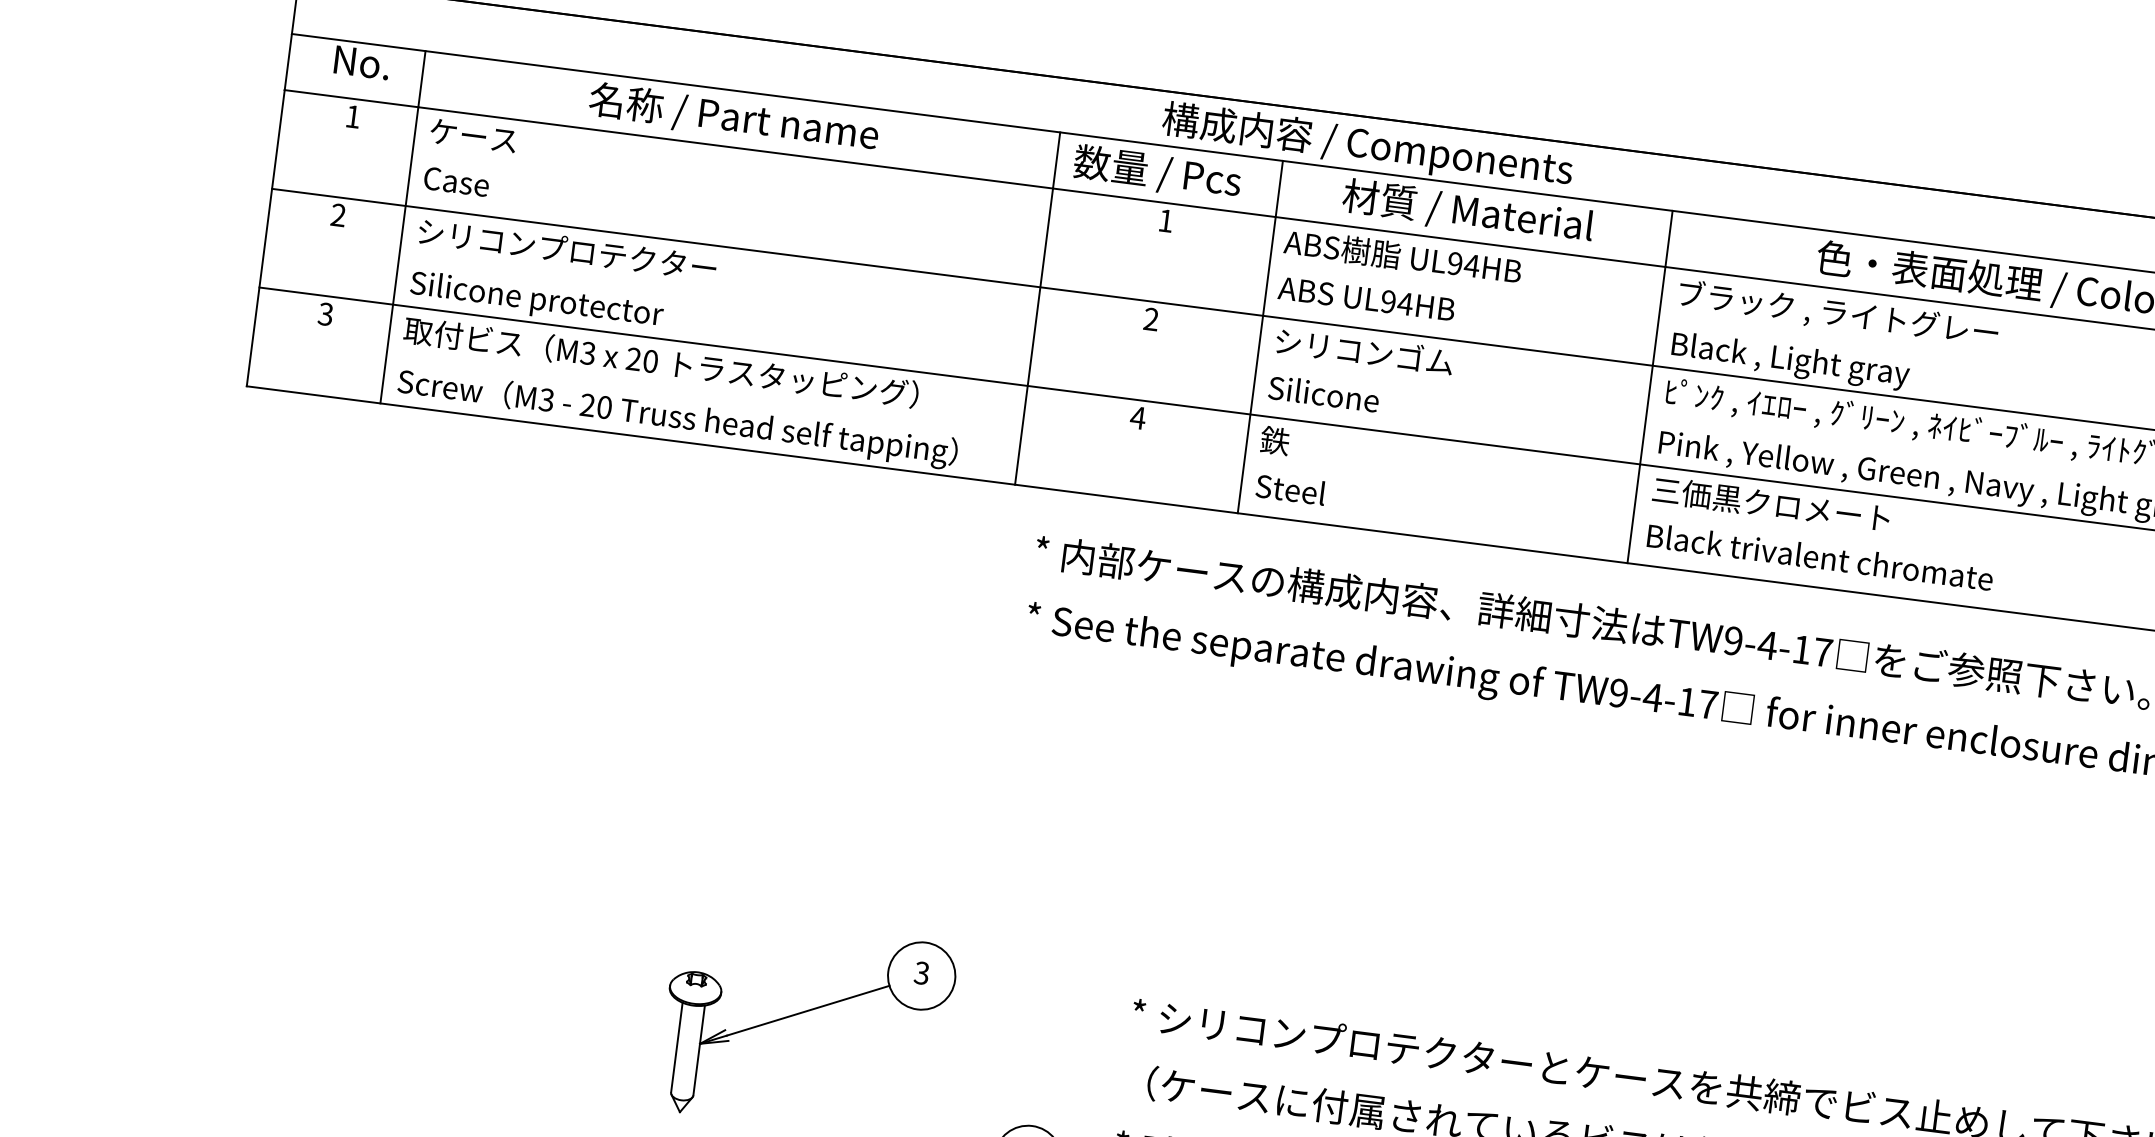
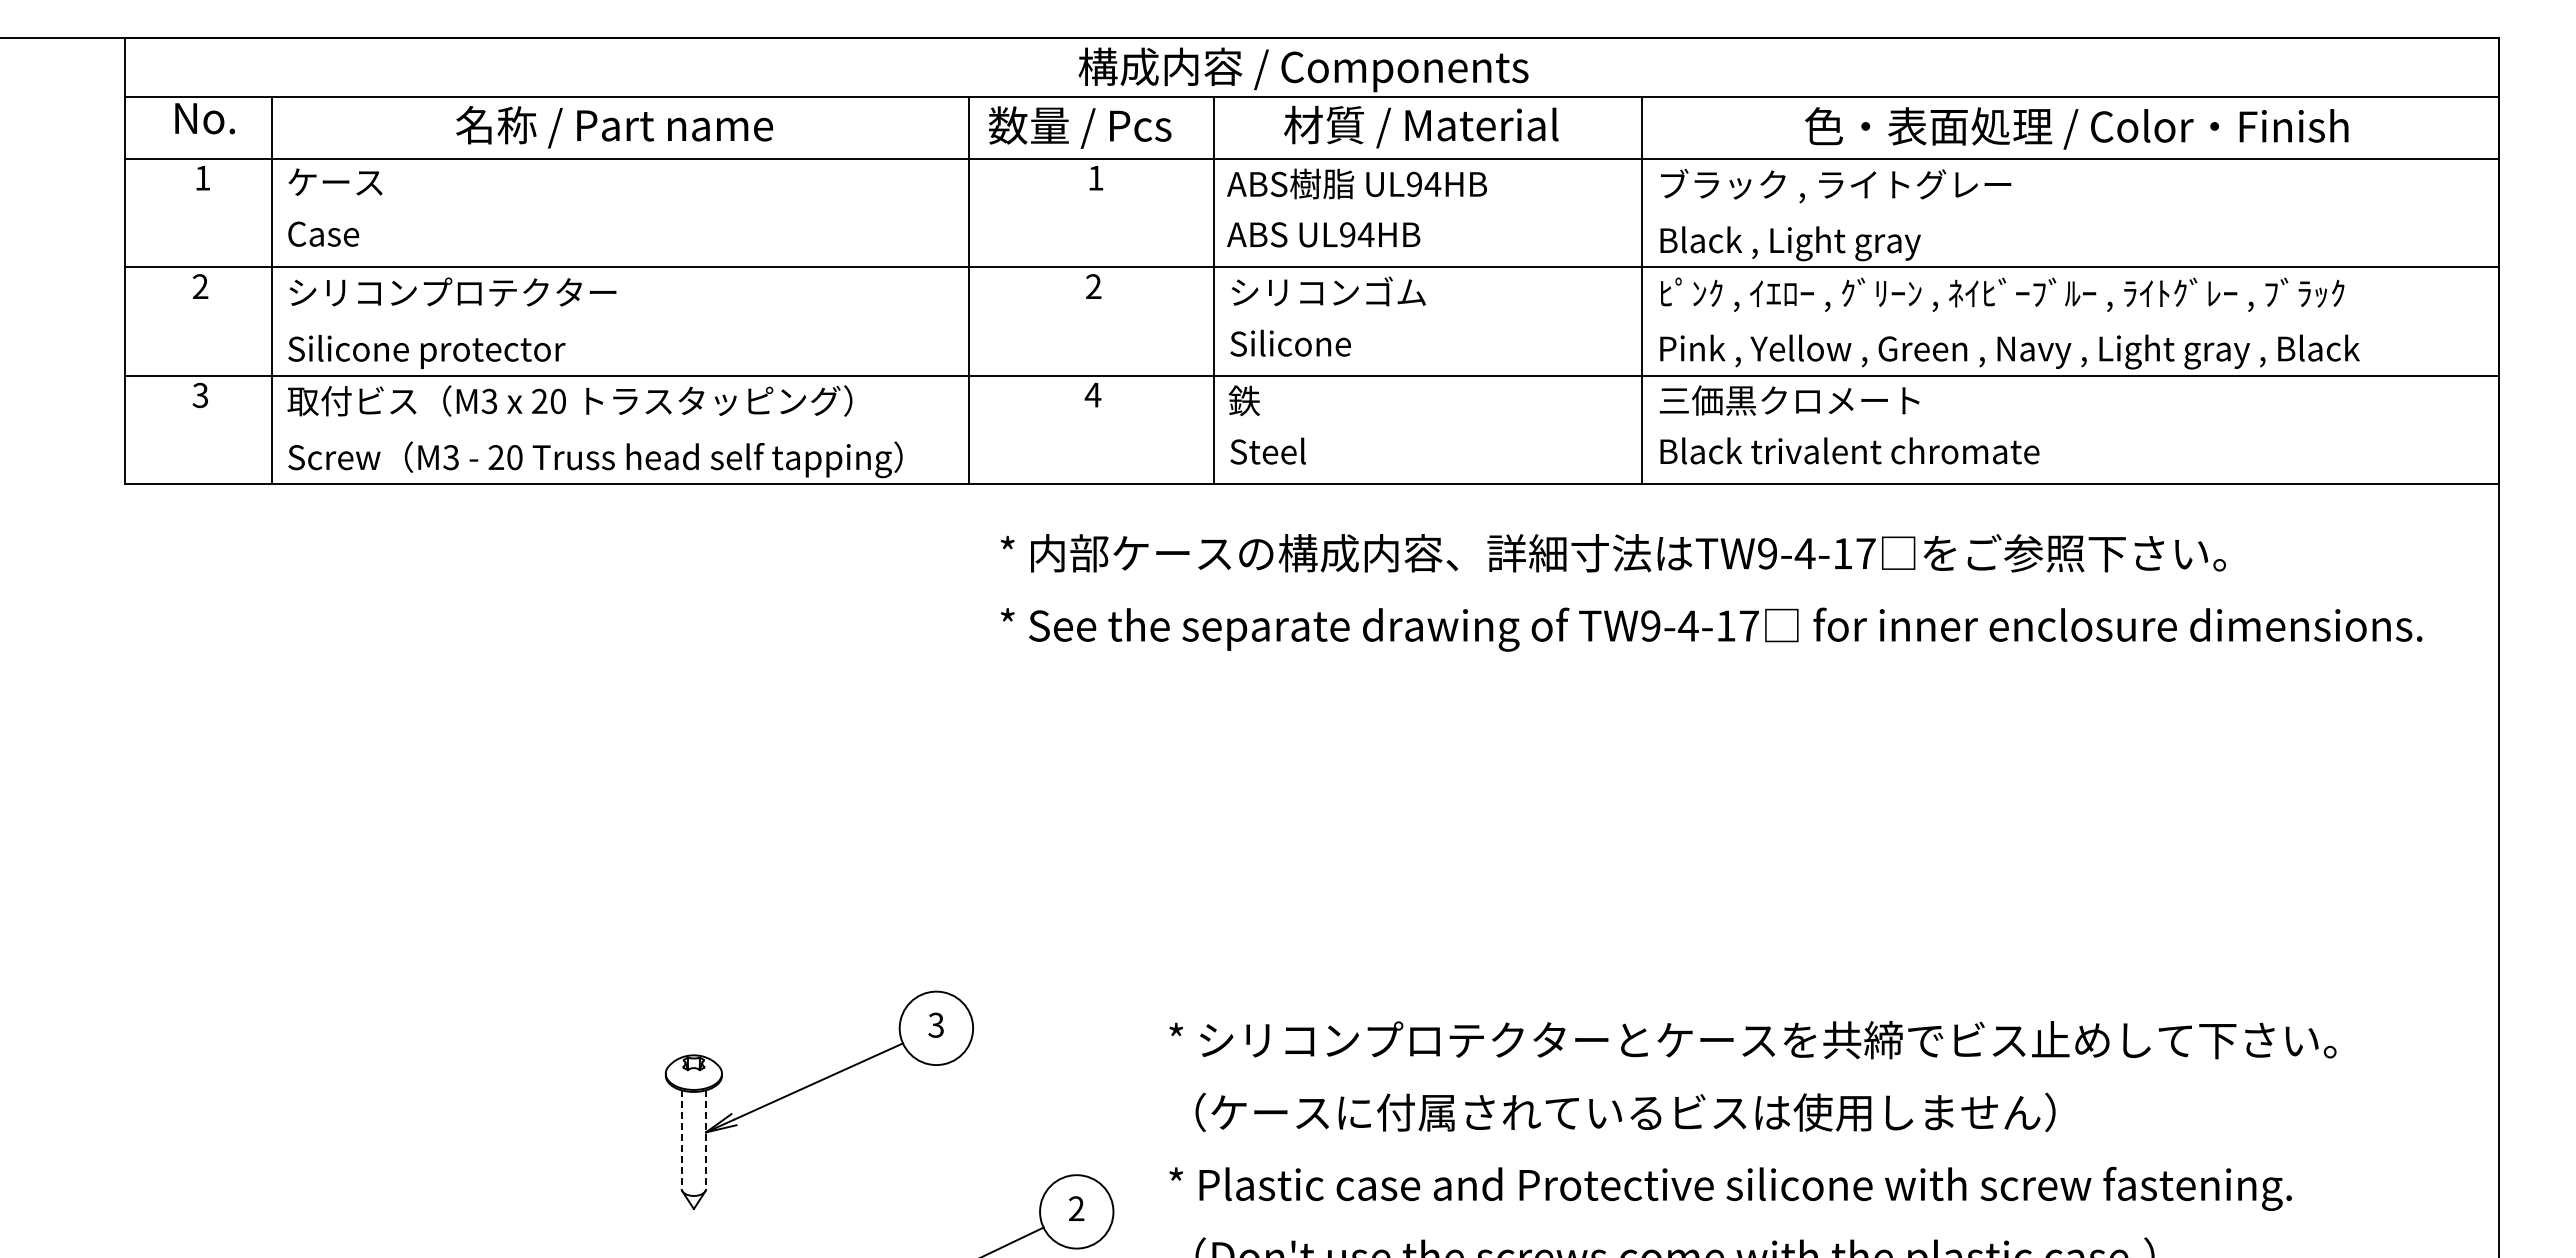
line: (676, 1048) -> (681, 1140), solid -> dashed
line: (699, 1051) -> (706, 1140), solid -> dashed

